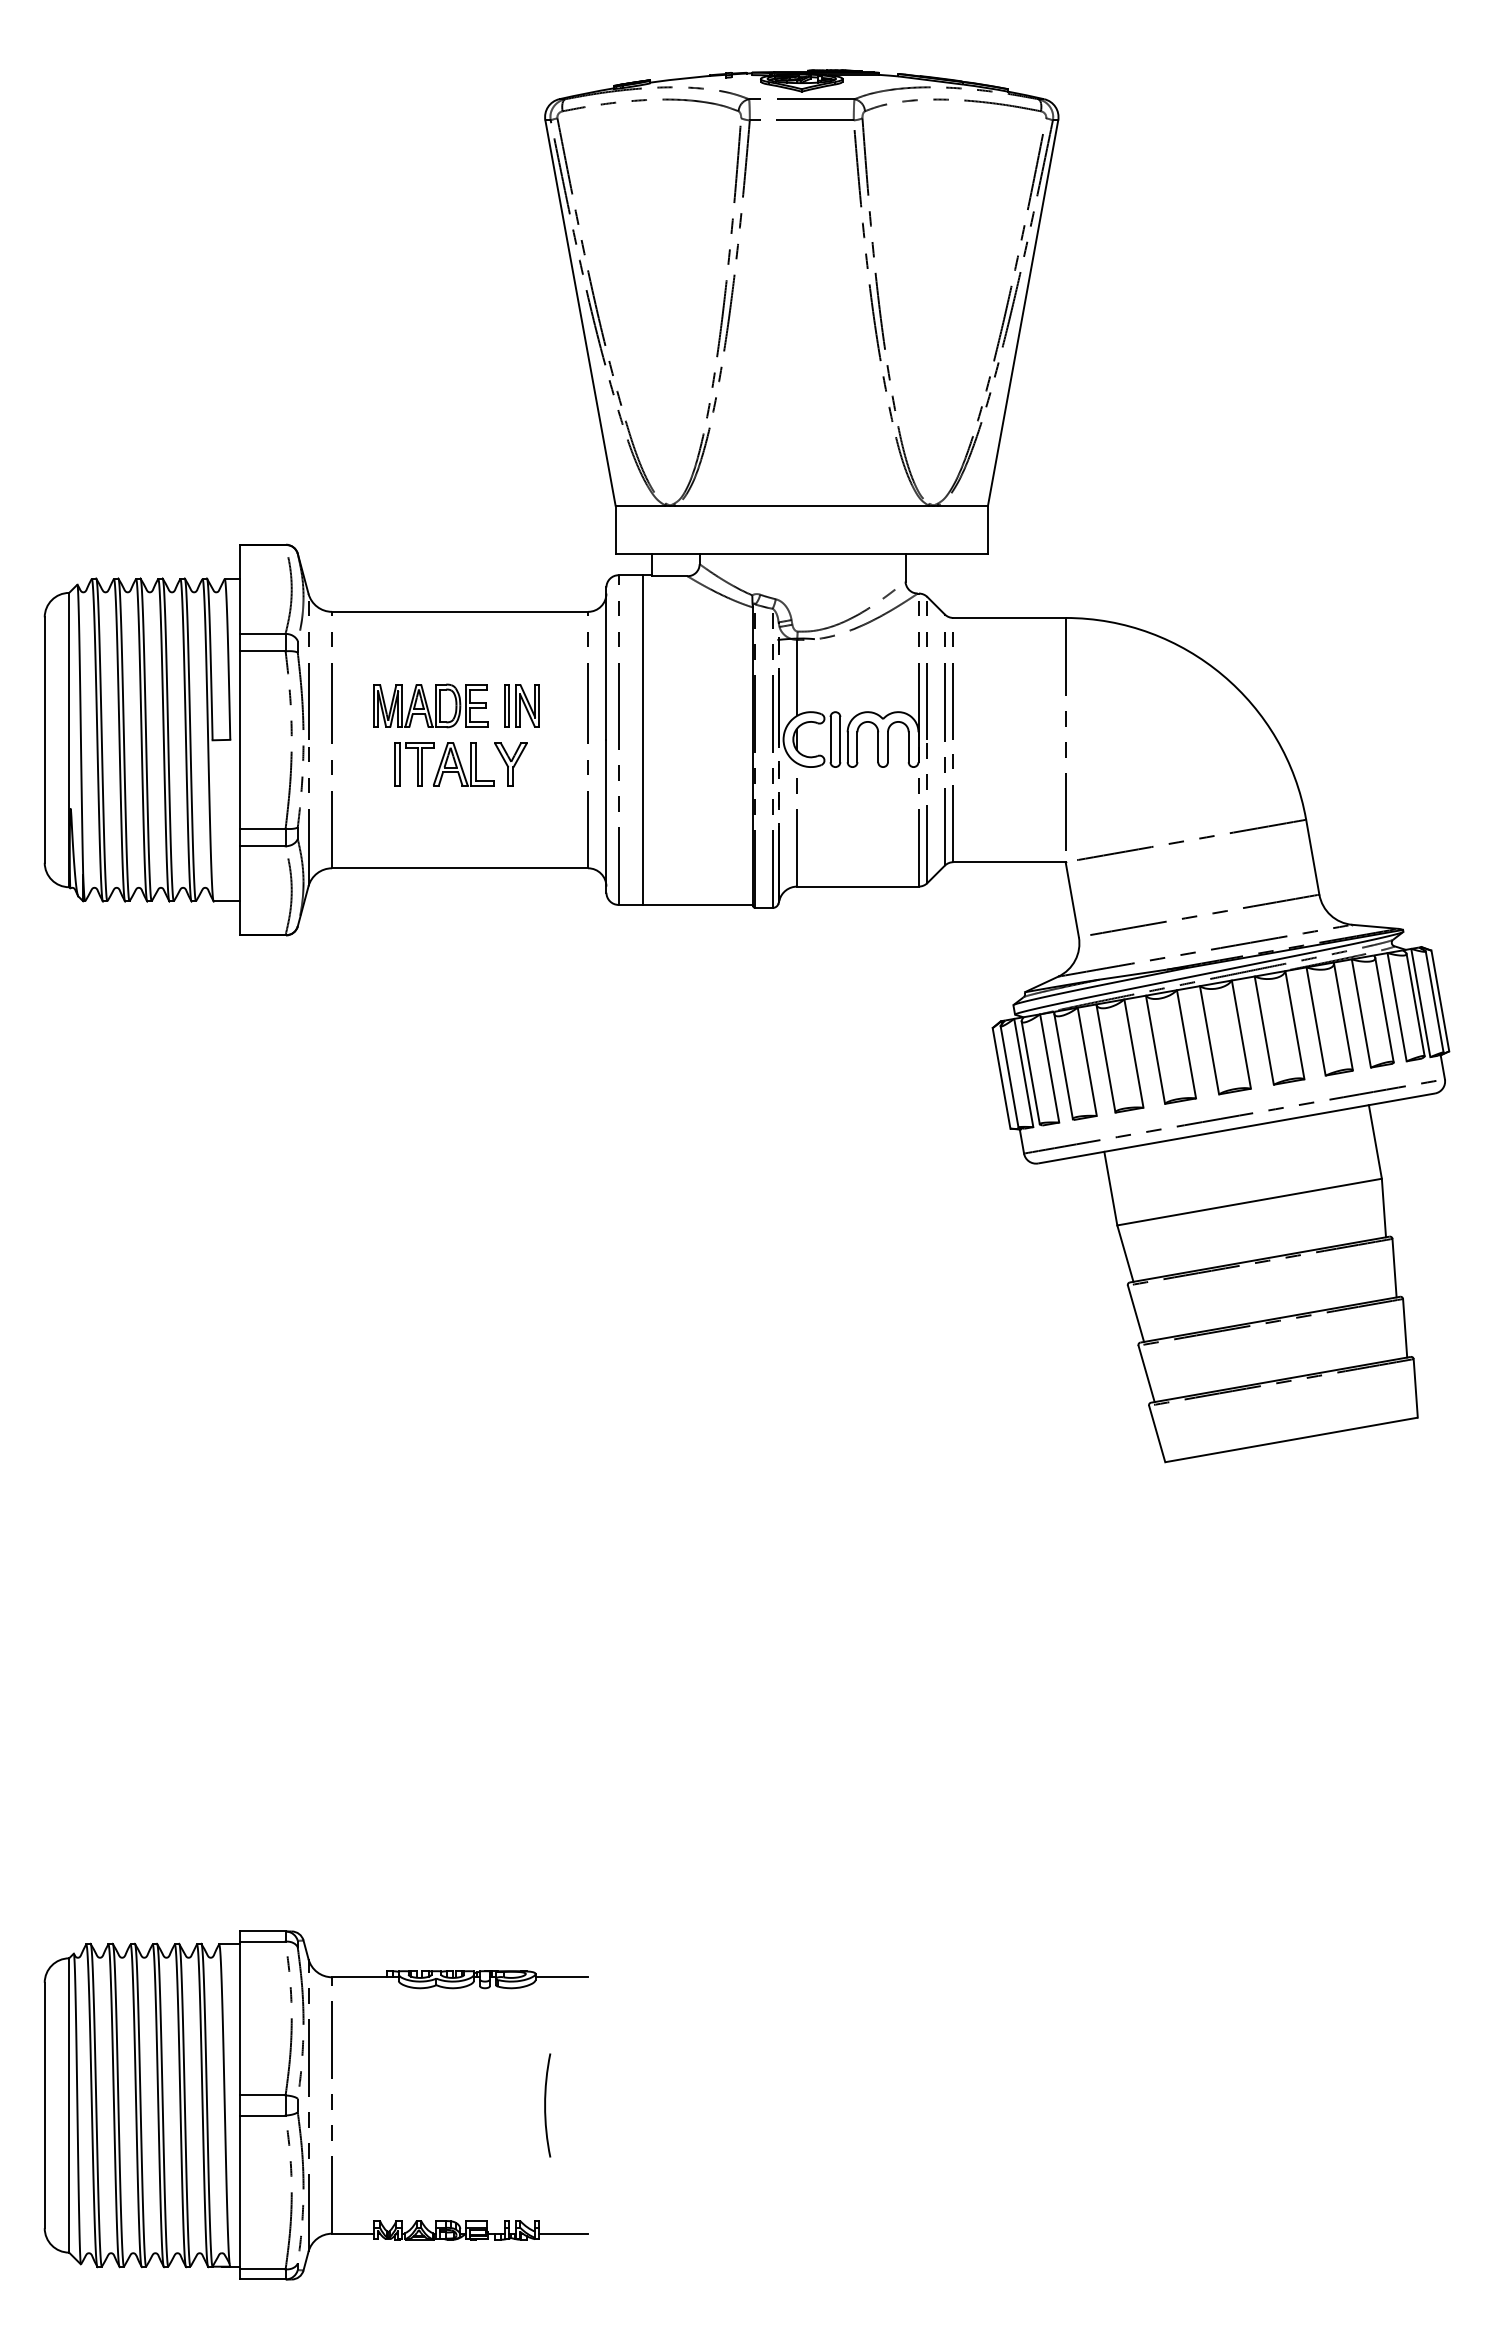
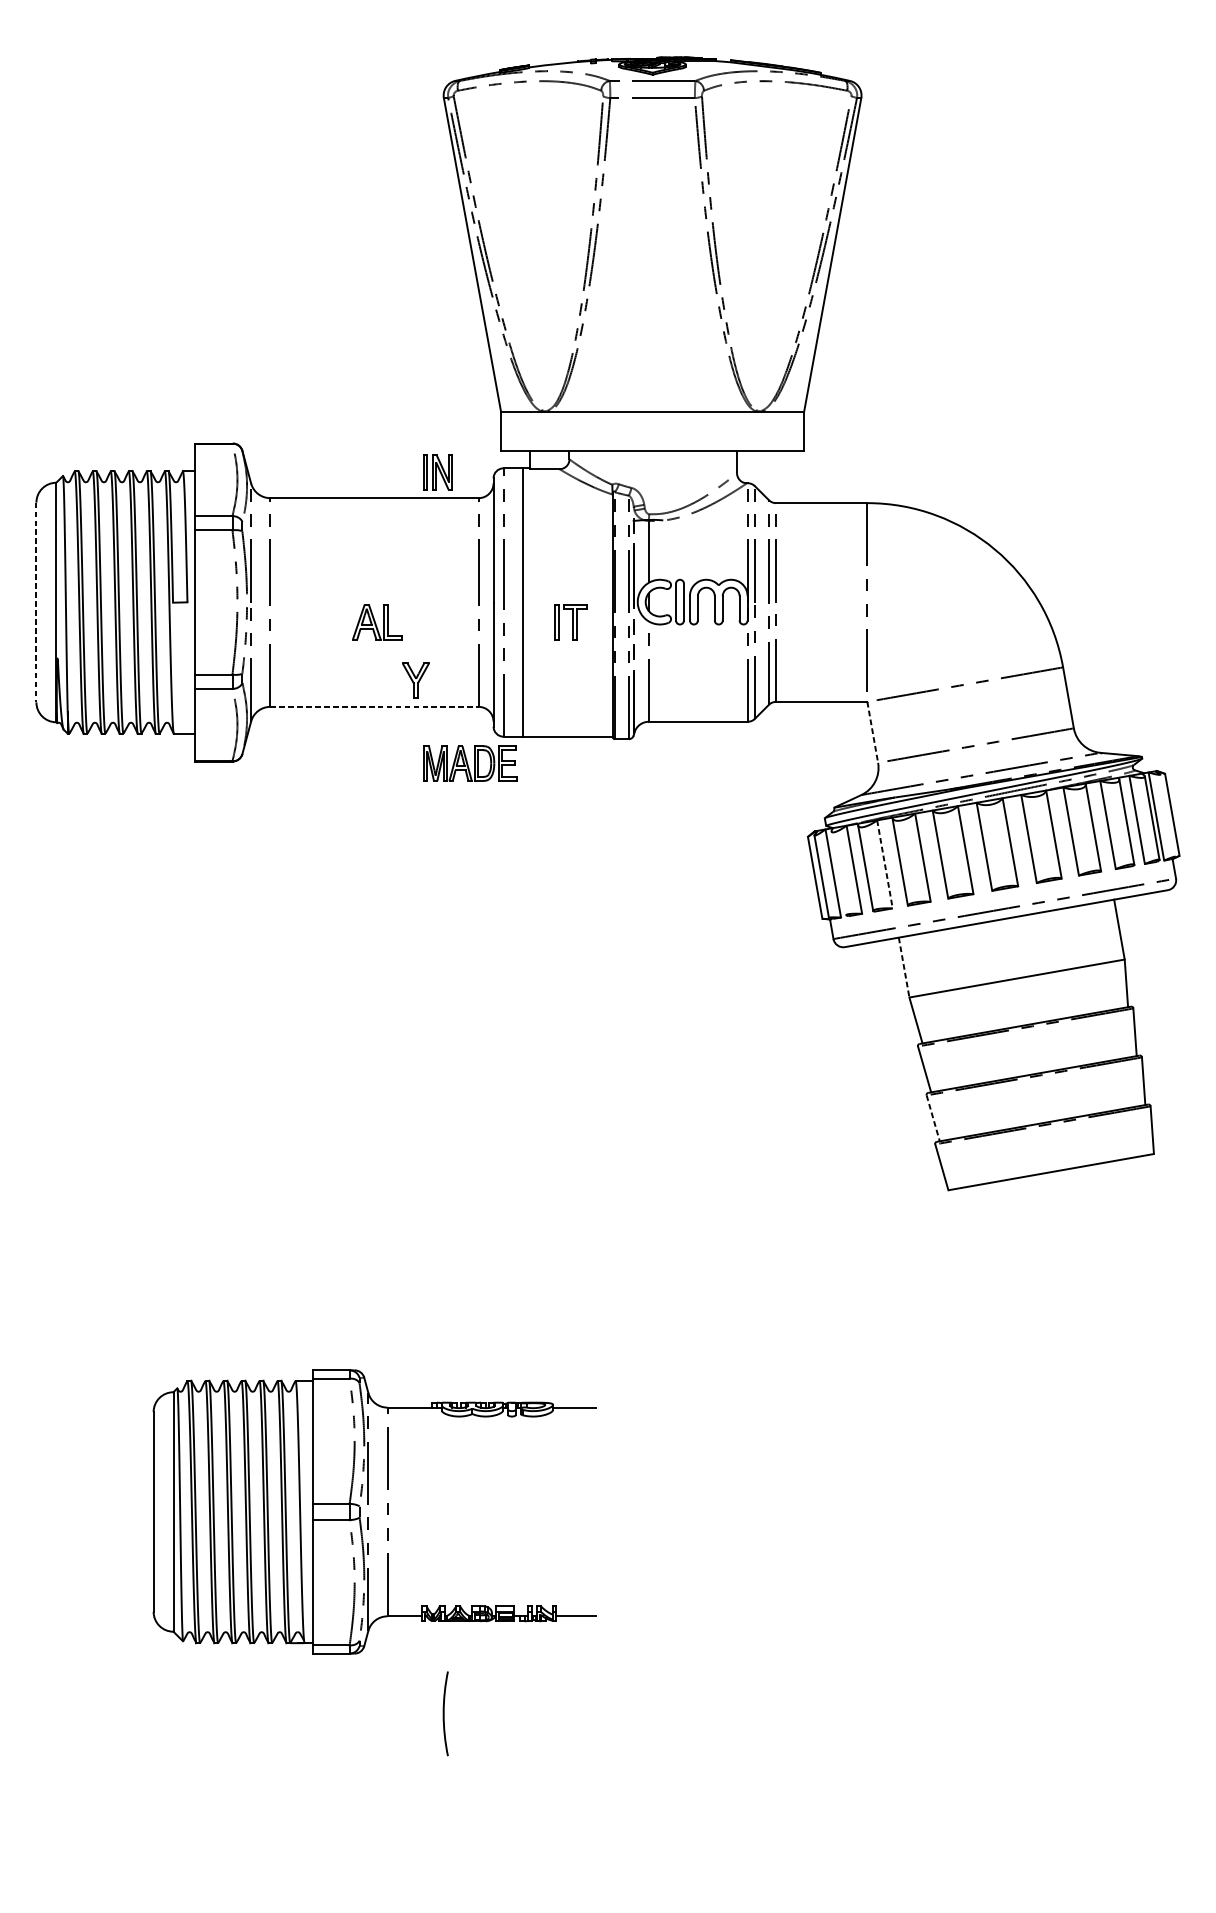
part: (430, 705) -> (470, 763), moved
part: (521, 705) -> (437, 471), moved
line: (44, 740) -> (36, 602), solid -> dashed
part: (414, 764) -> (570, 622), moved
part: (510, 764) -> (415, 680), moved
line: (460, 868) -> (374, 707), solid -> dashed
line: (1072, 900) -> (872, 733), solid -> dashed
line: (1434, 1001) -> (1167, 815), removed
line: (1087, 1061) -> (885, 864), solid -> dashed
line: (1030, 1072) -> (838, 873), removed
line: (1110, 1189) -> (903, 968), solid -> dashed
line: (1146, 1374) -> (933, 1118), solid -> dashed
part: (309, 2112) -> (369, 1517), moved

